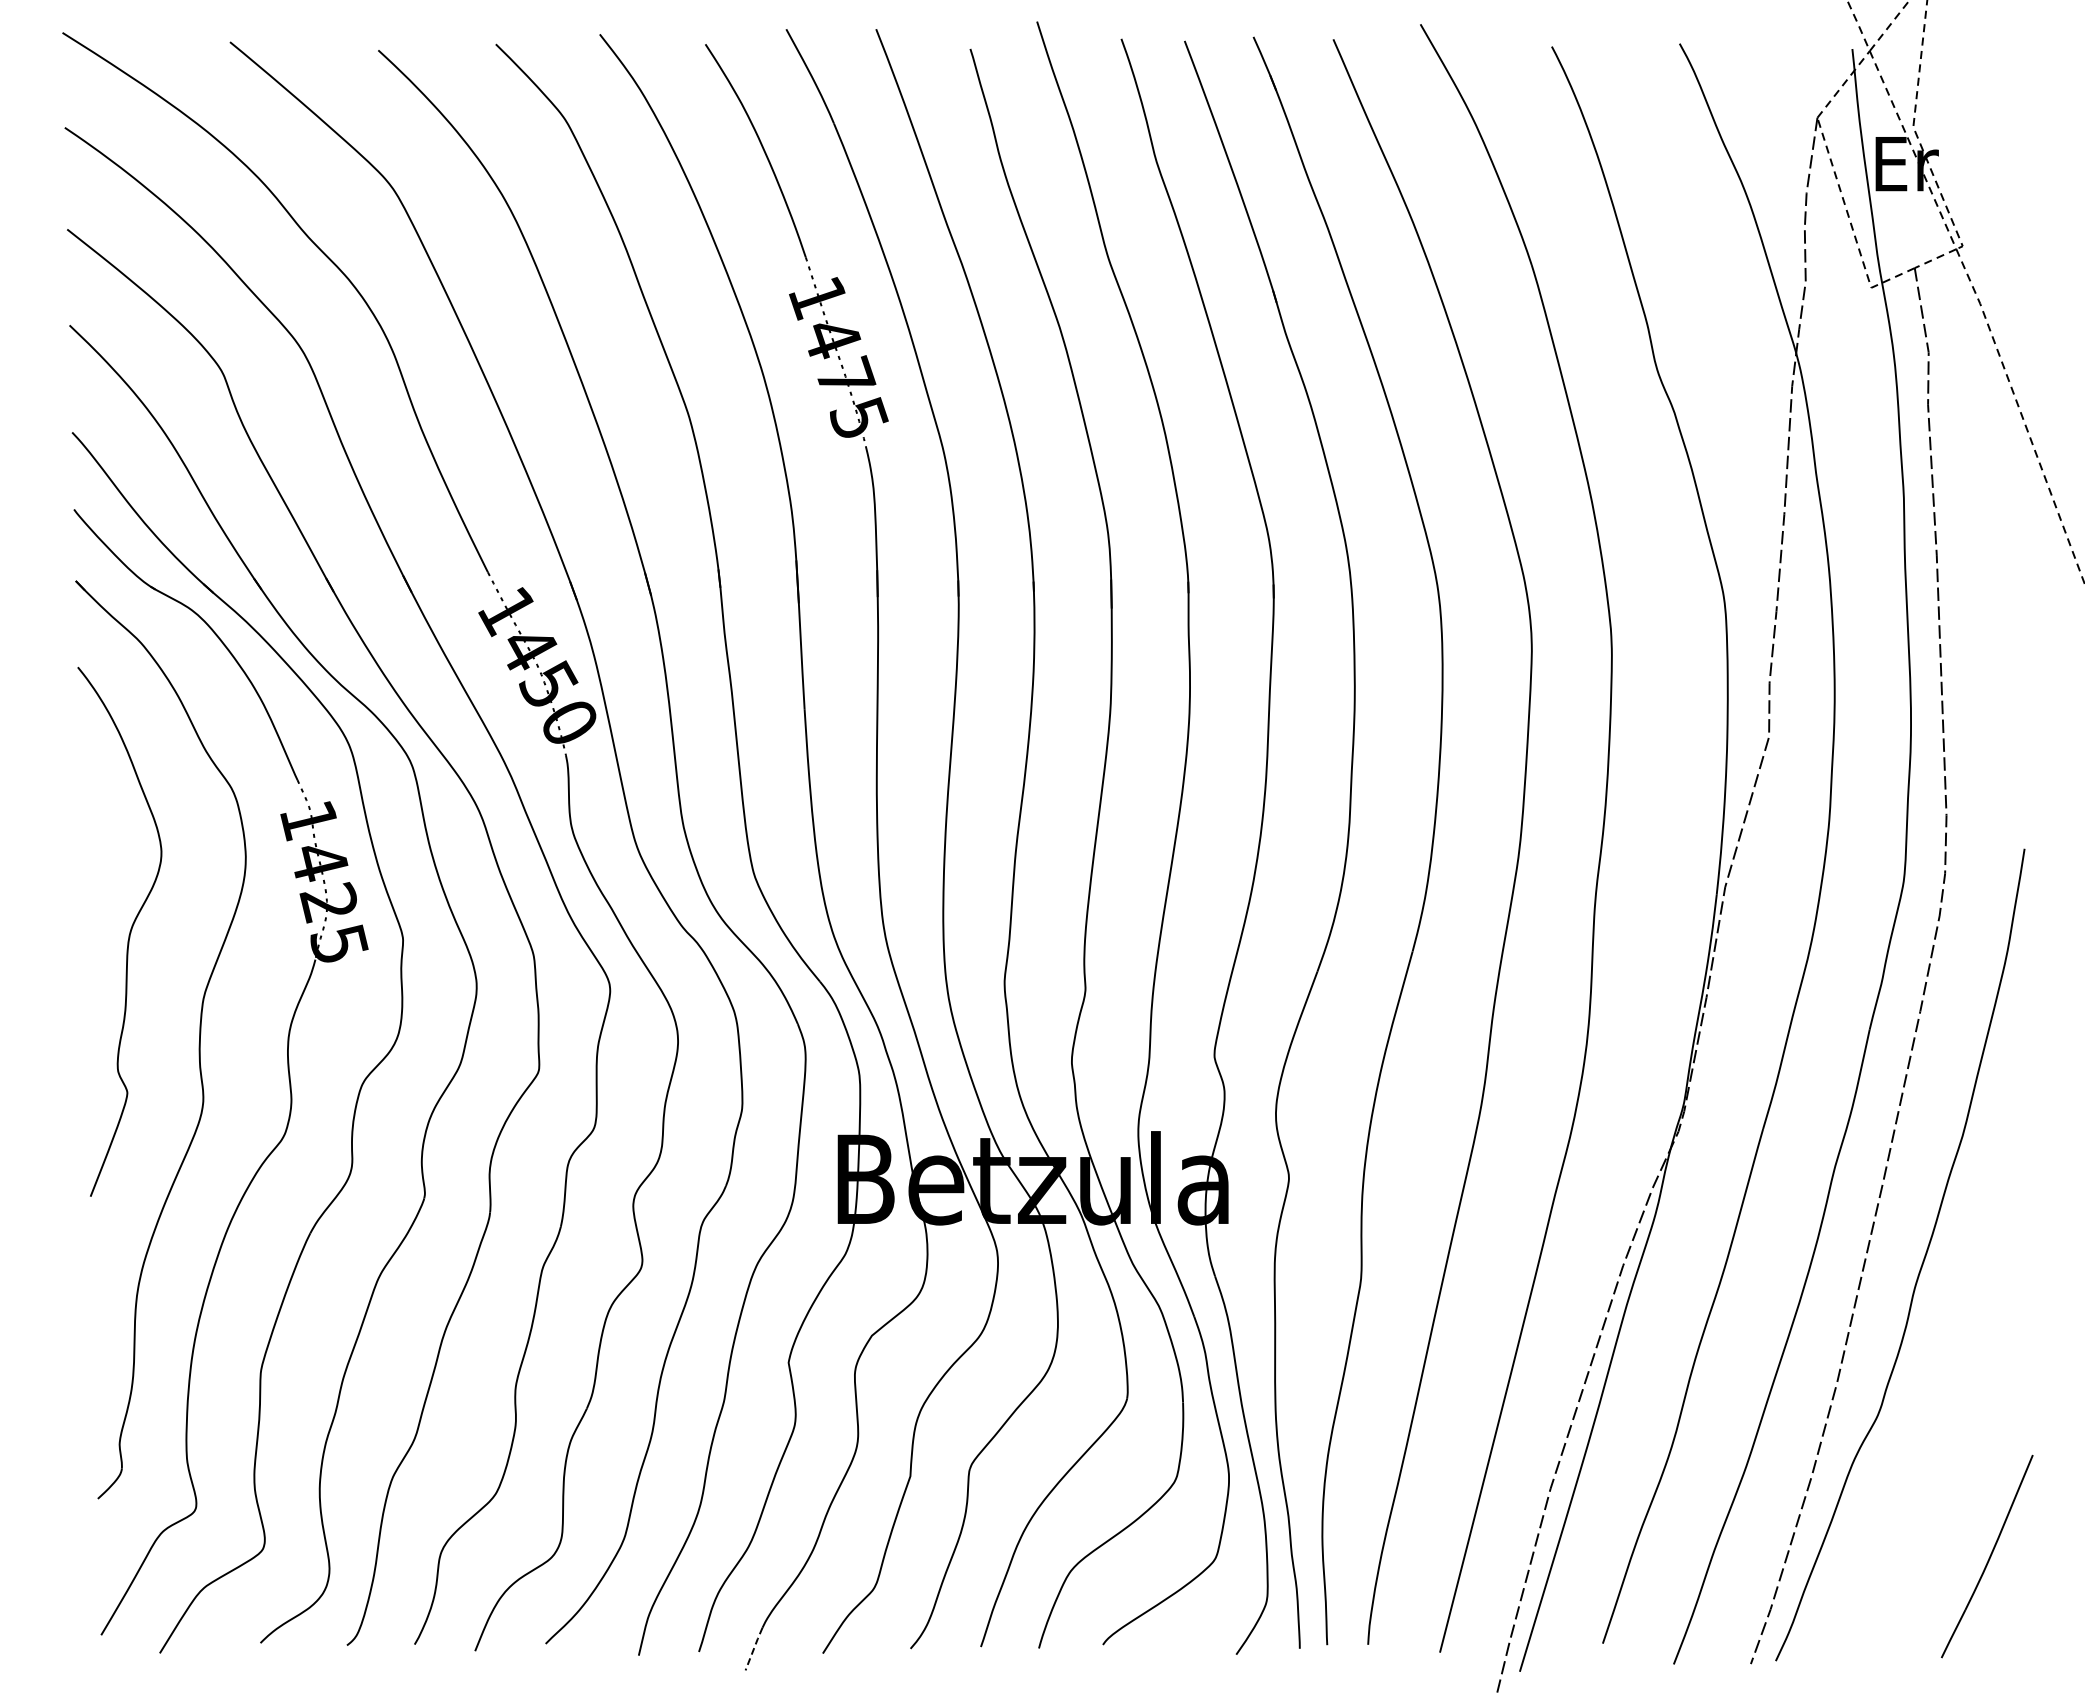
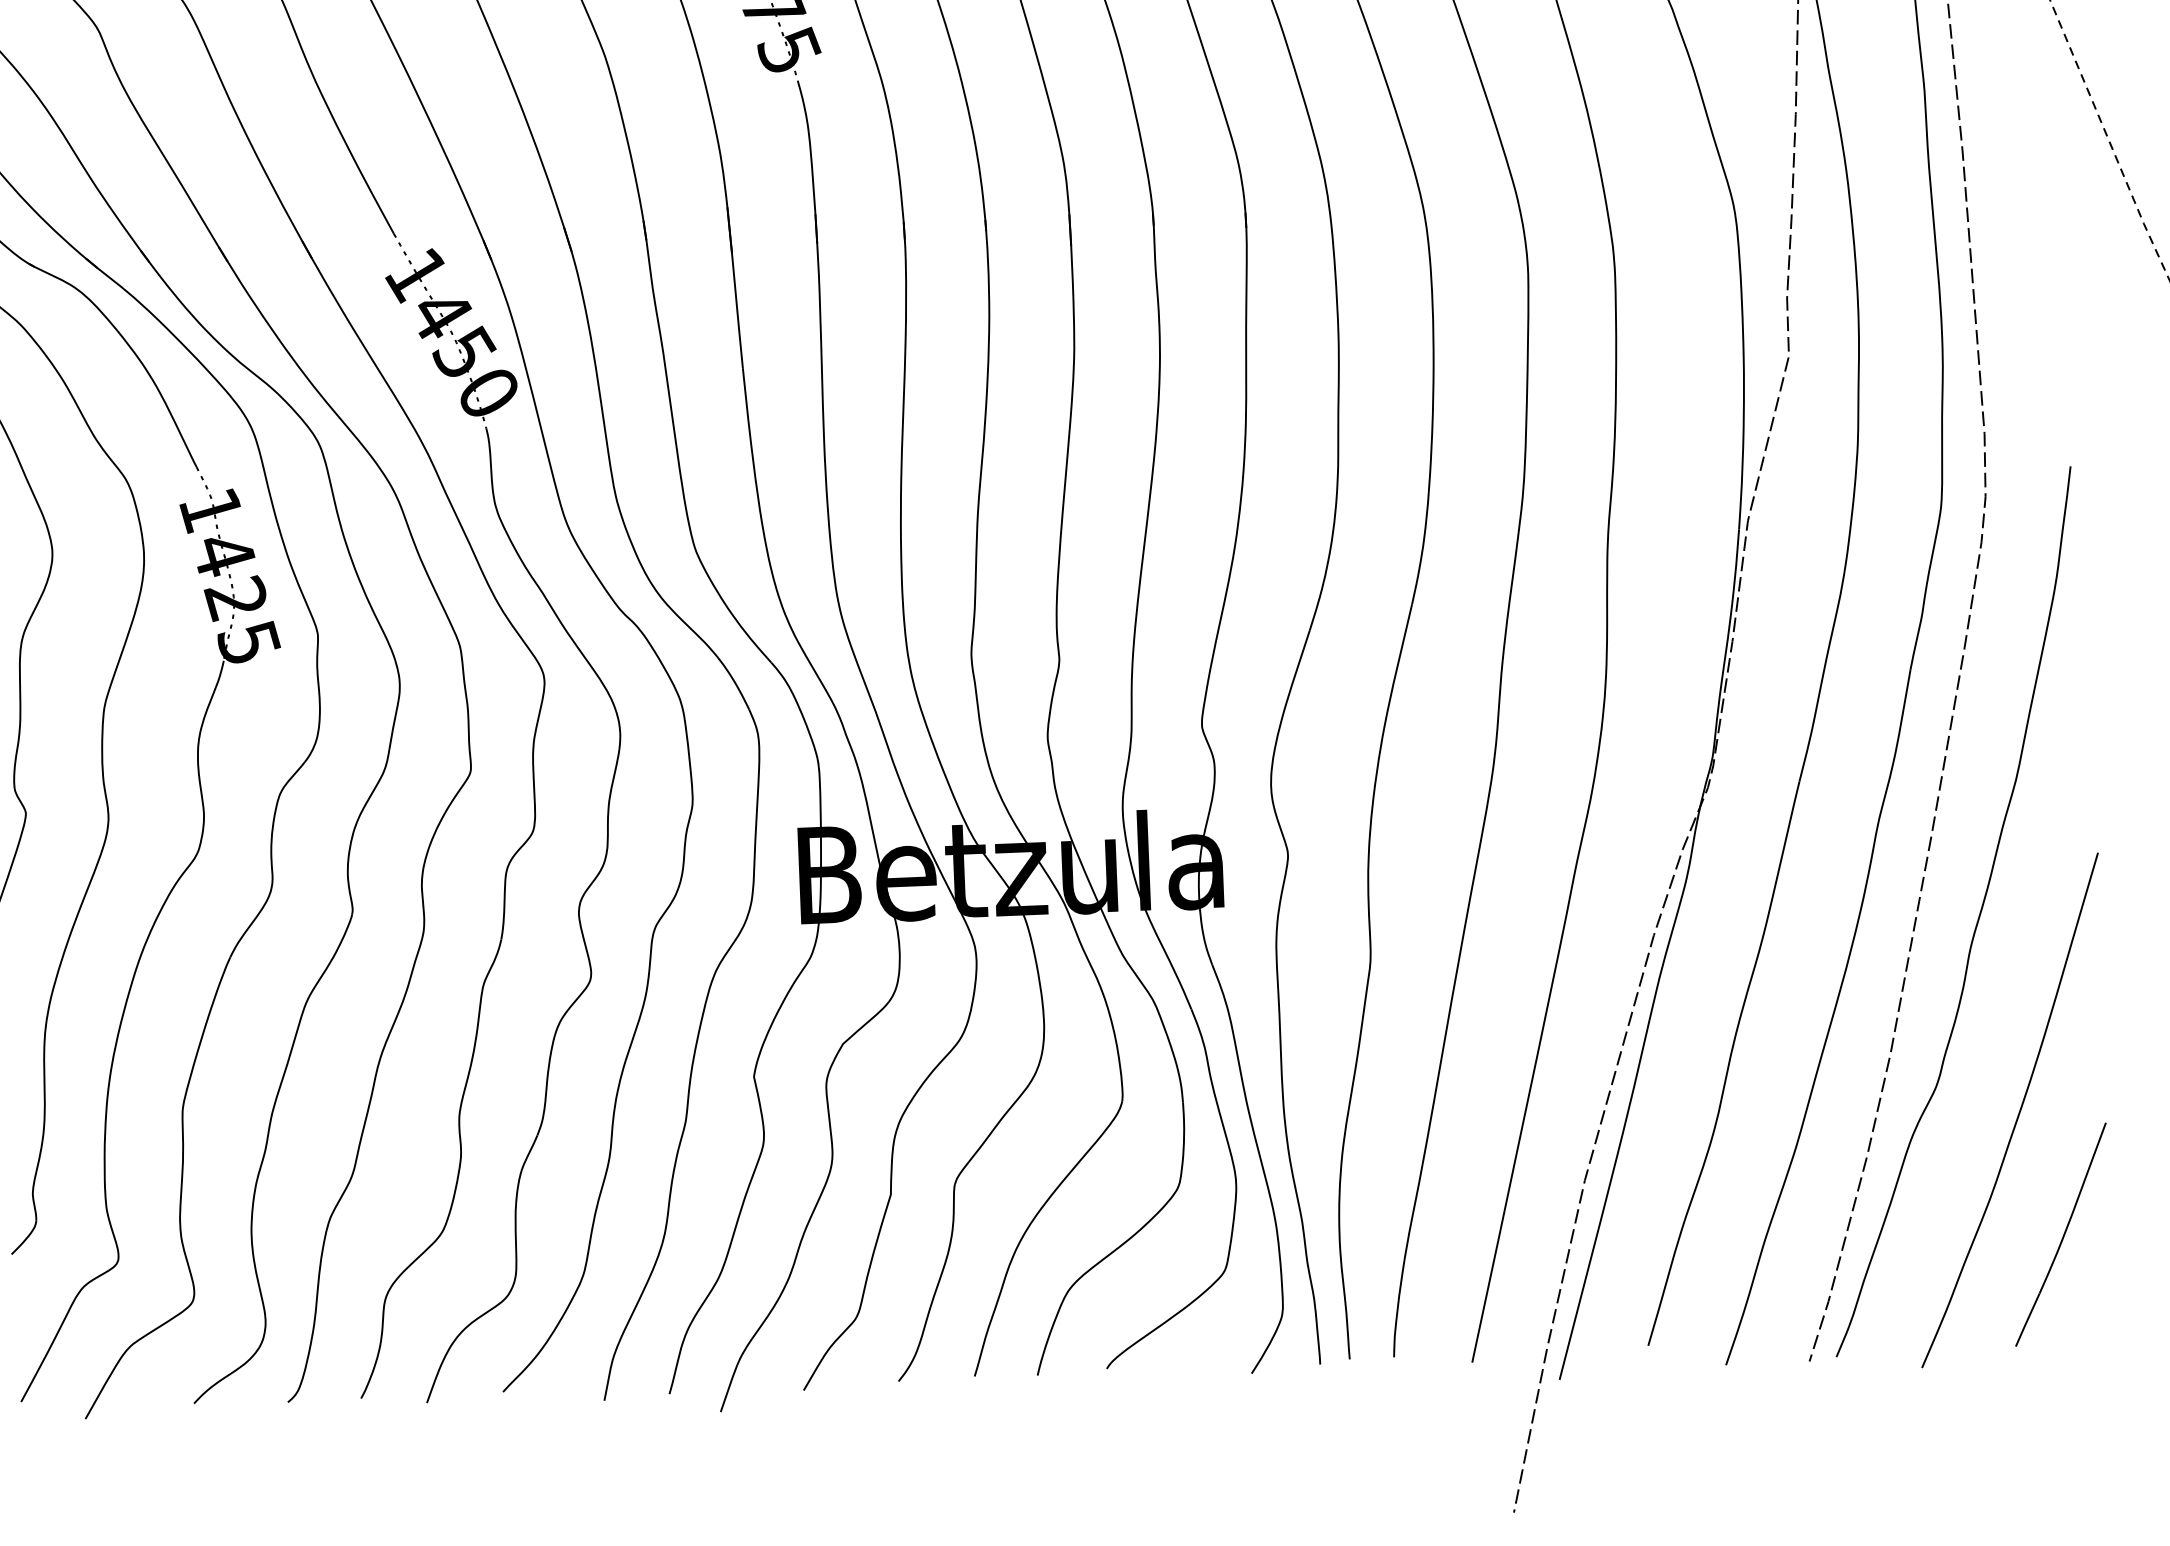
curve: (1952, 1442) -> (2018, 1112), added
line: (754, 1648) -> (729, 1387), dashed -> solid

